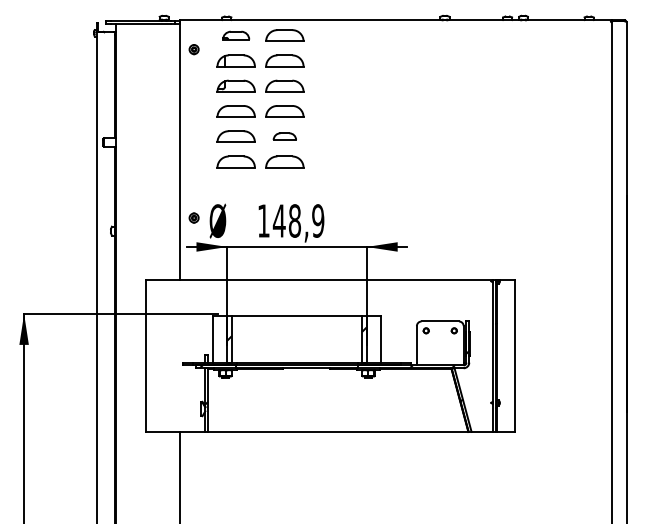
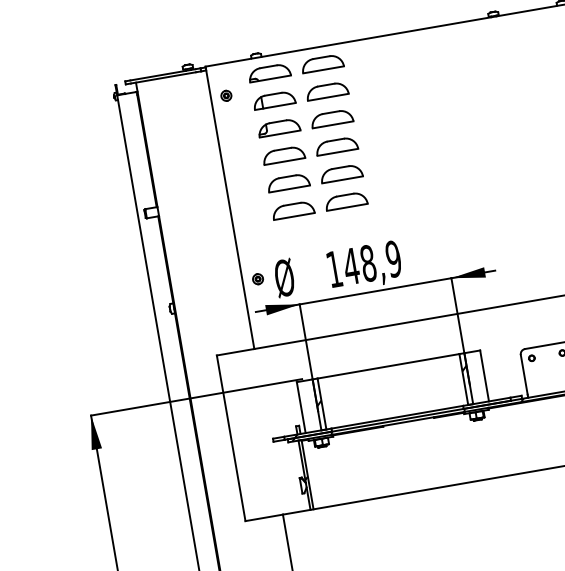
part: (235, 35) -> (268, 72), size x1.43
part: (284, 136) -> (341, 173), size x1.67

